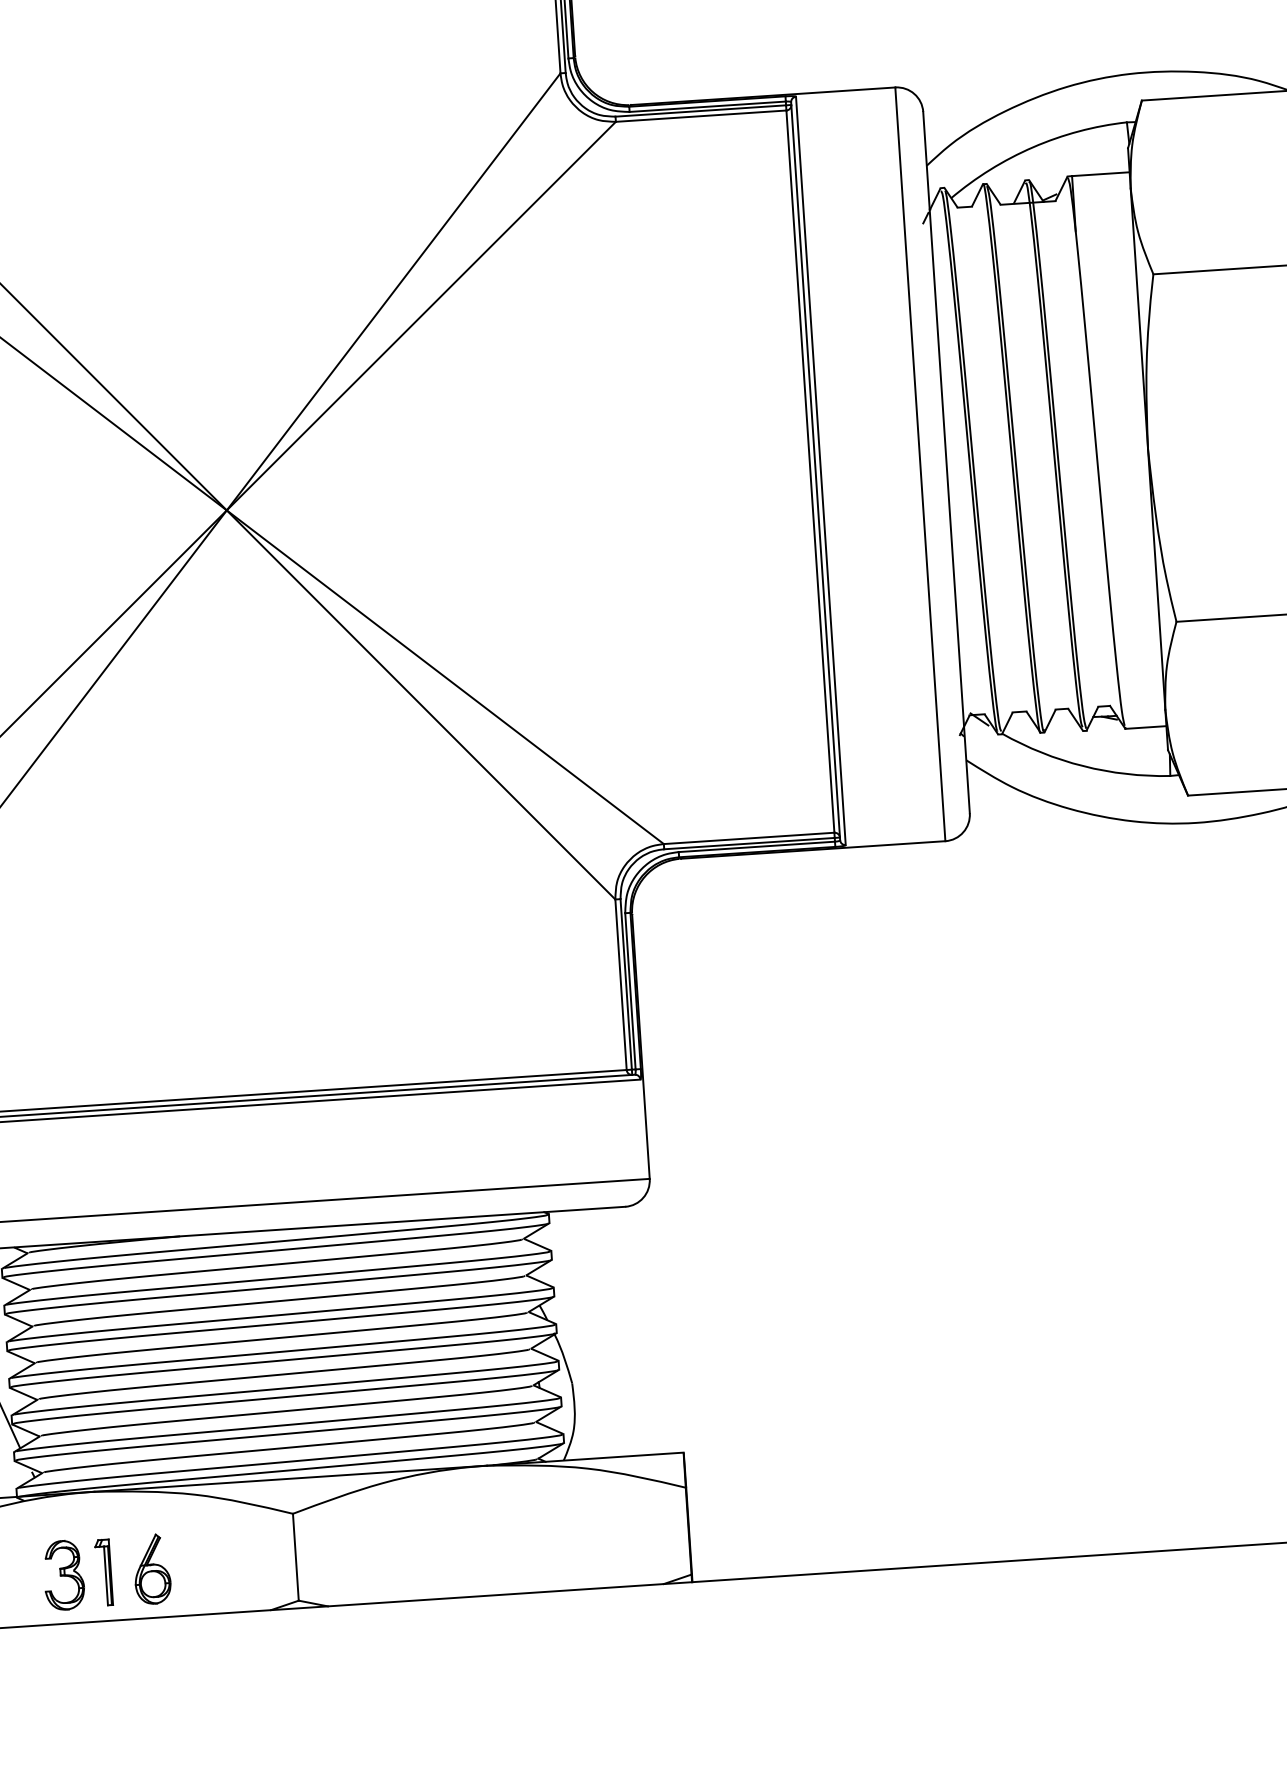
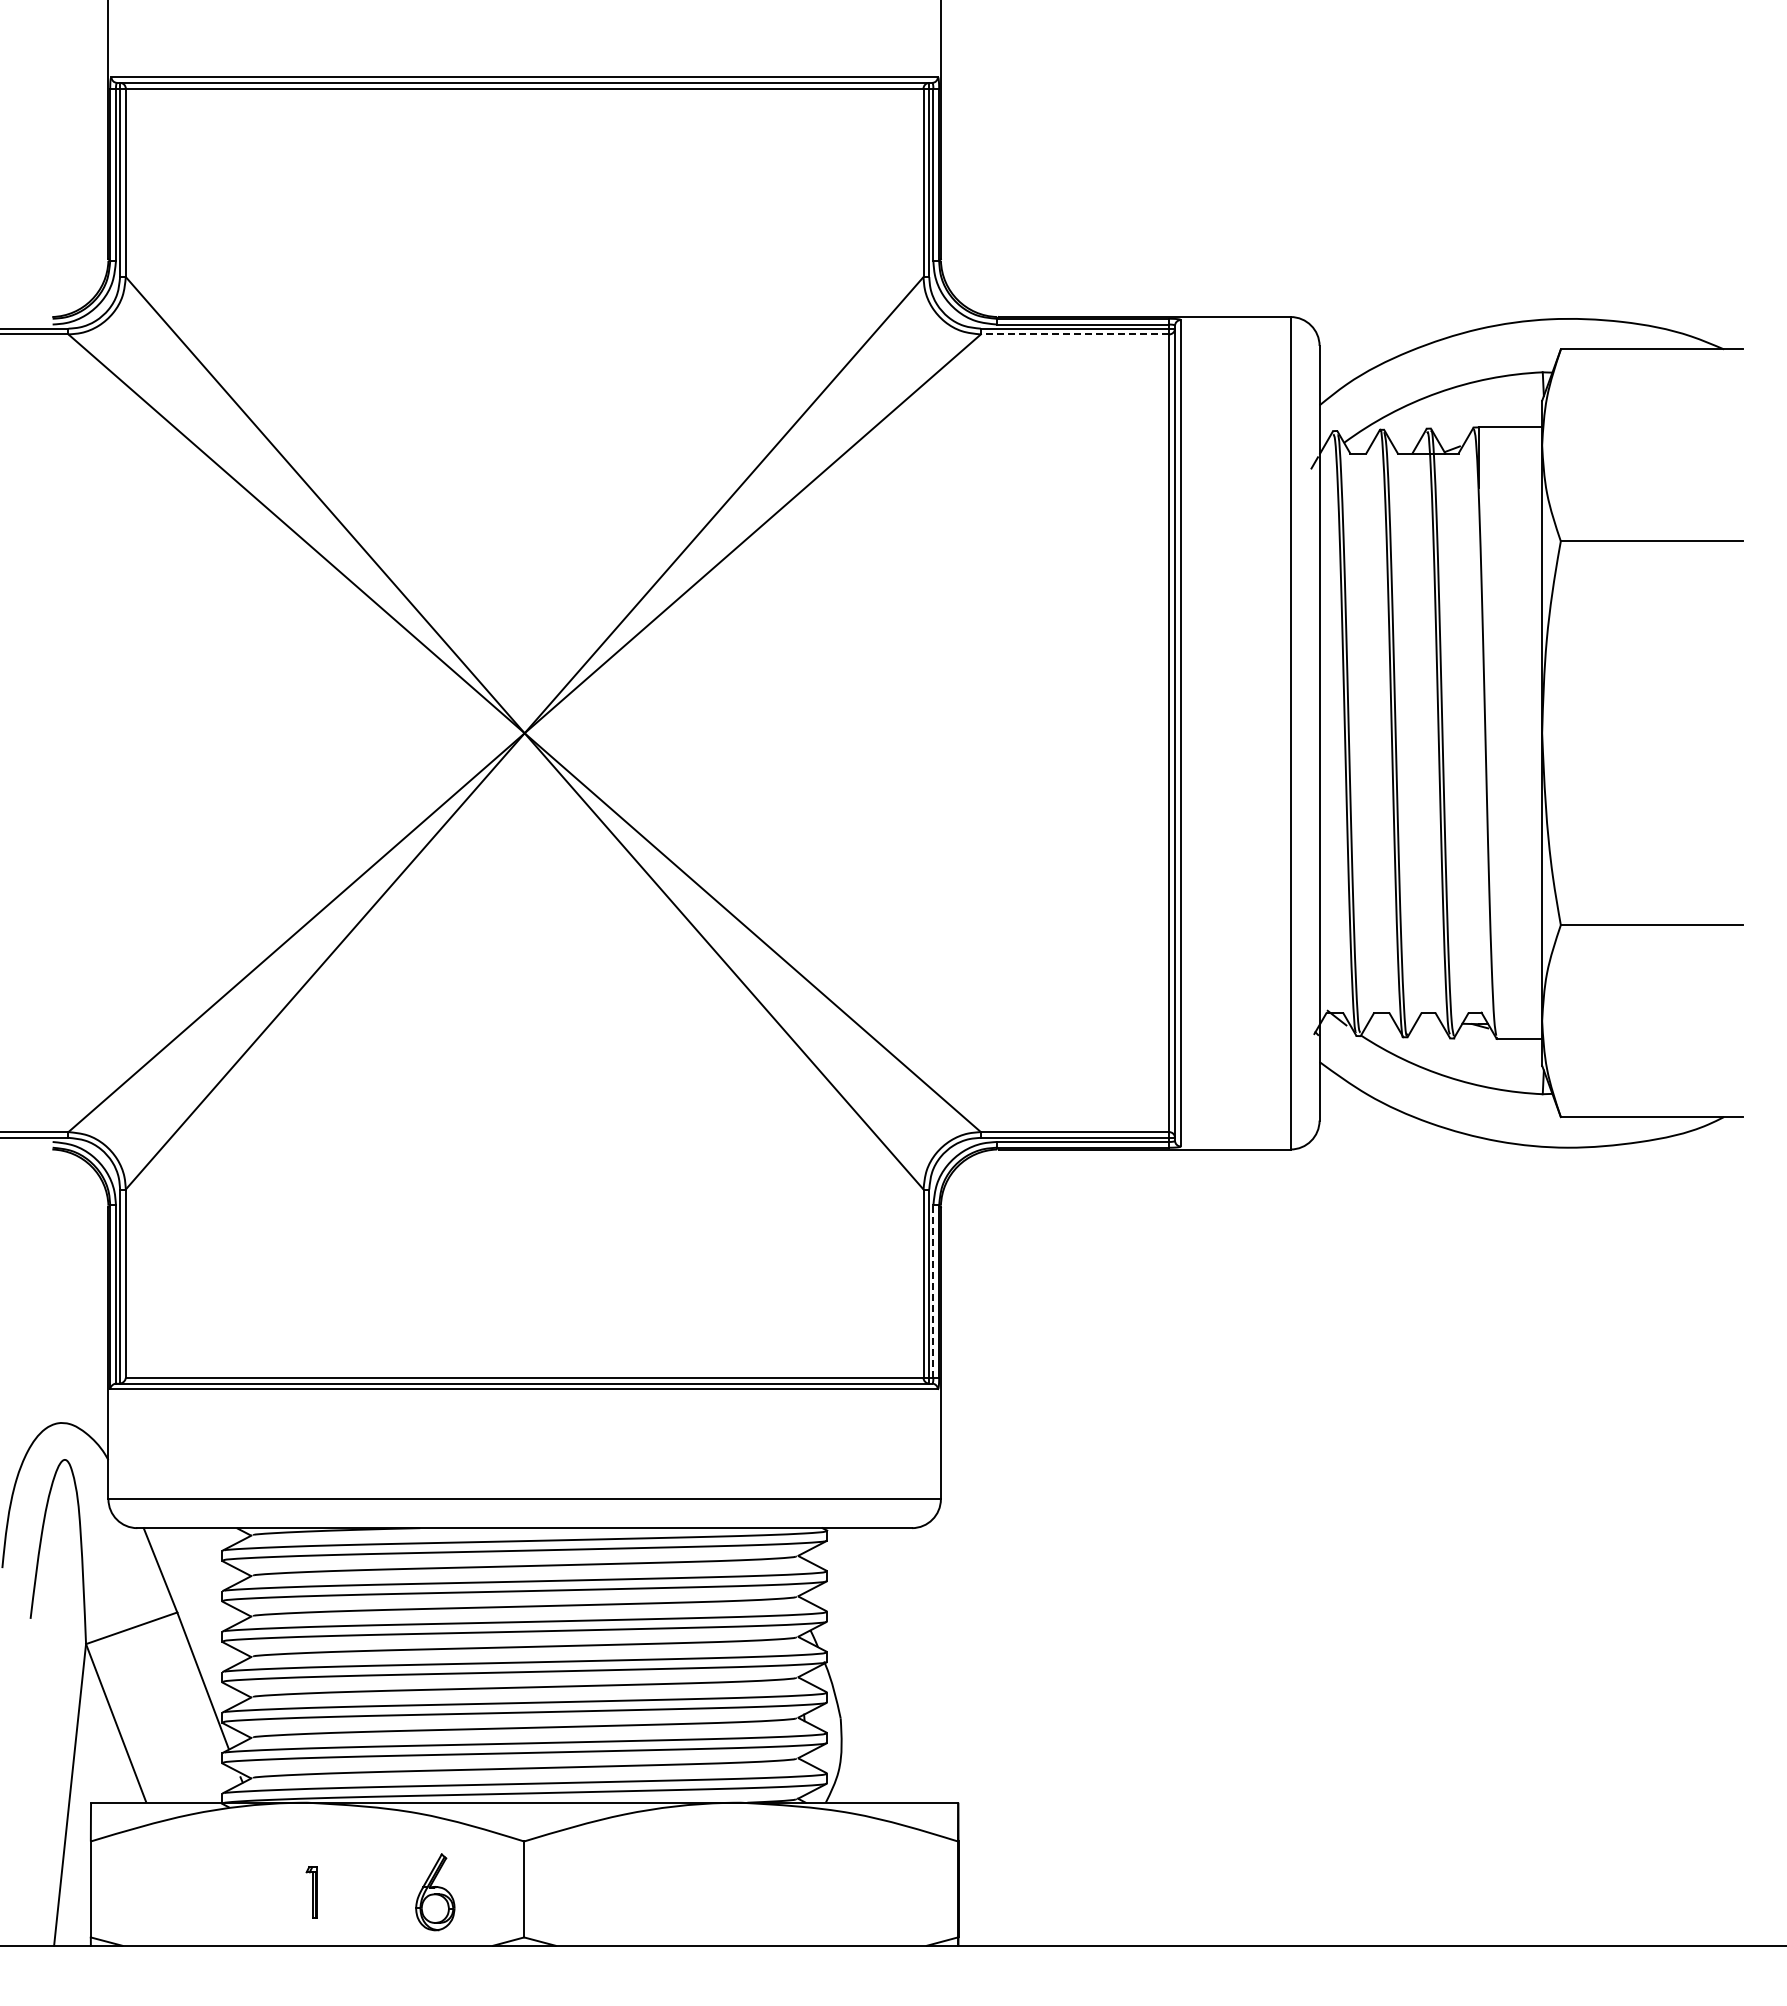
line: (700, 116) -> (1074, 334), solid -> dashed
line: (630, 991) -> (933, 1291), solid -> dashed
part: (152, 1569) -> (435, 1892), moved
part: (103, 1572) -> (311, 1892), size x0.7
part: (63, 1575) -> (267, 1892), removed

